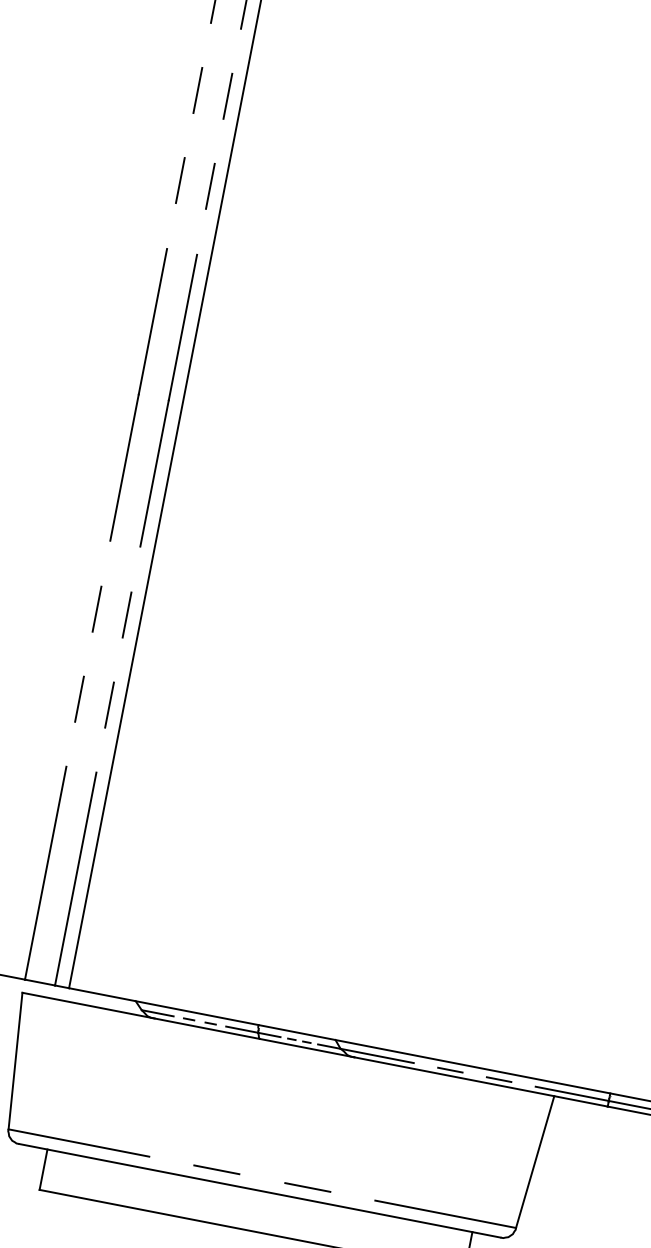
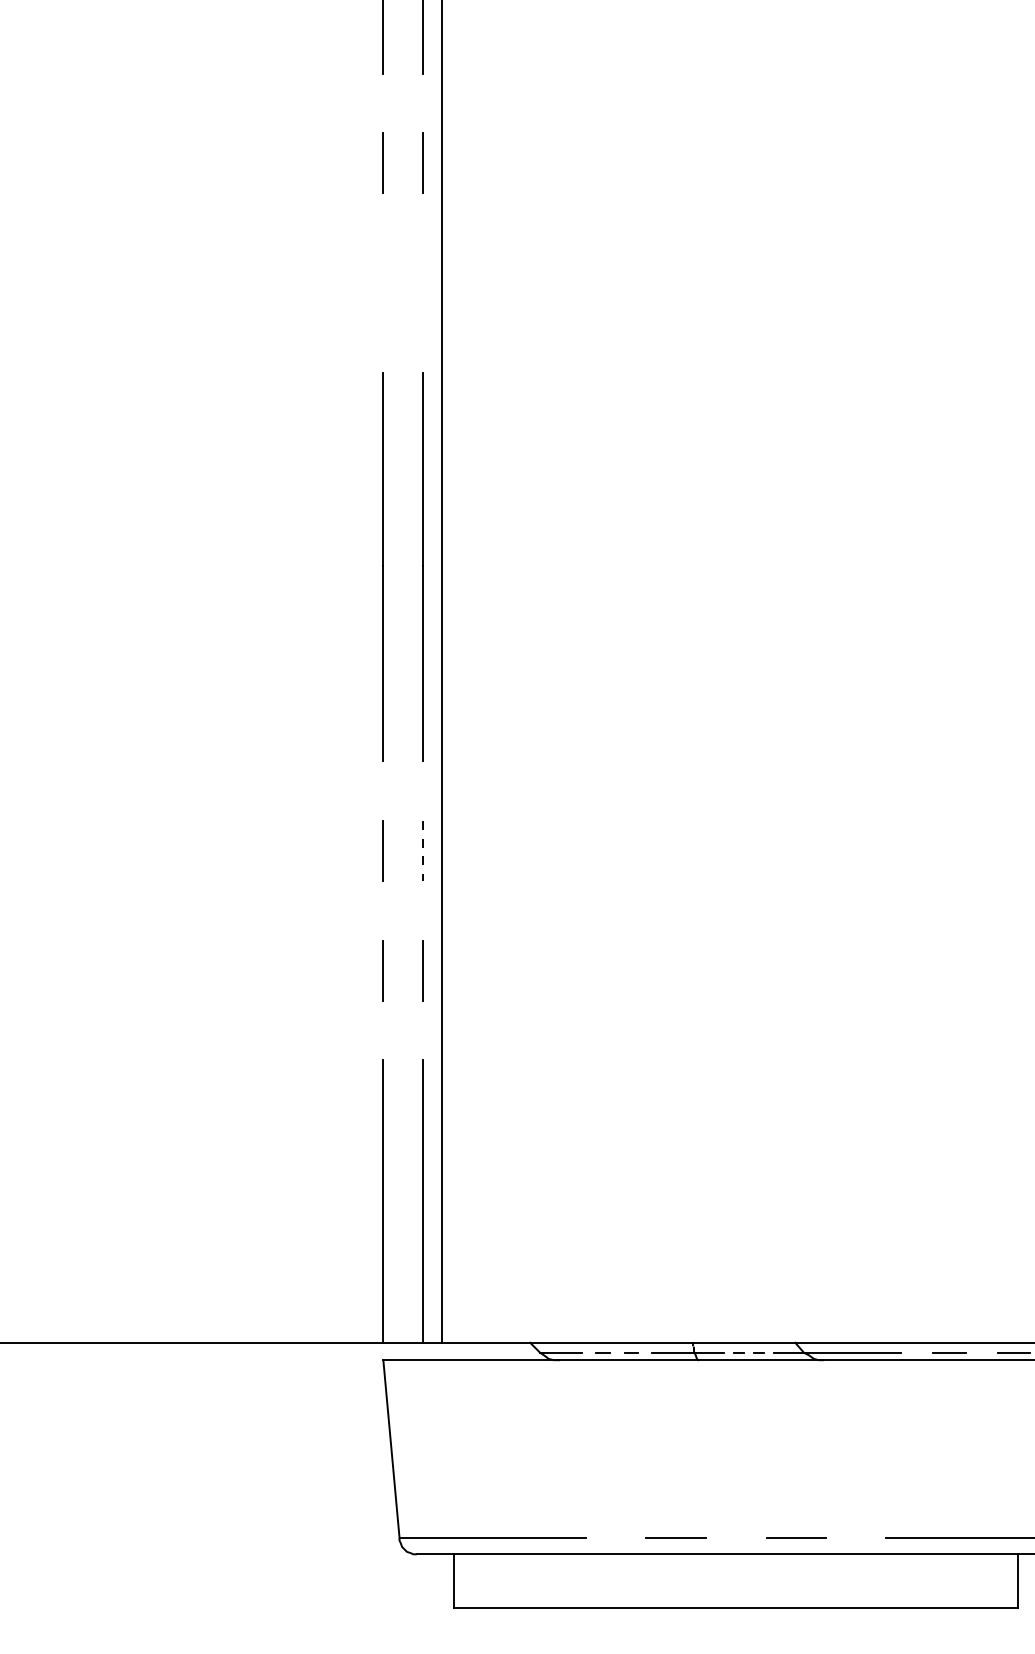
line: (180, 180) -> (383, 282), removed
line: (210, 186) -> (423, 282), removed
line: (127, 615) -> (423, 851), solid -> dashed

